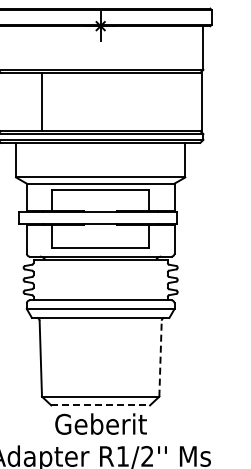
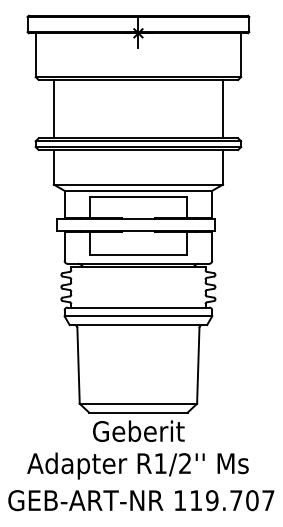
line: (41, 101) -> (53, 108), moved
line: (202, 101) -> (223, 108), moved
line: (160, 358) -> (198, 365), dashed -> solid
line: (100, 405) -> (138, 412), dashed -> solid

